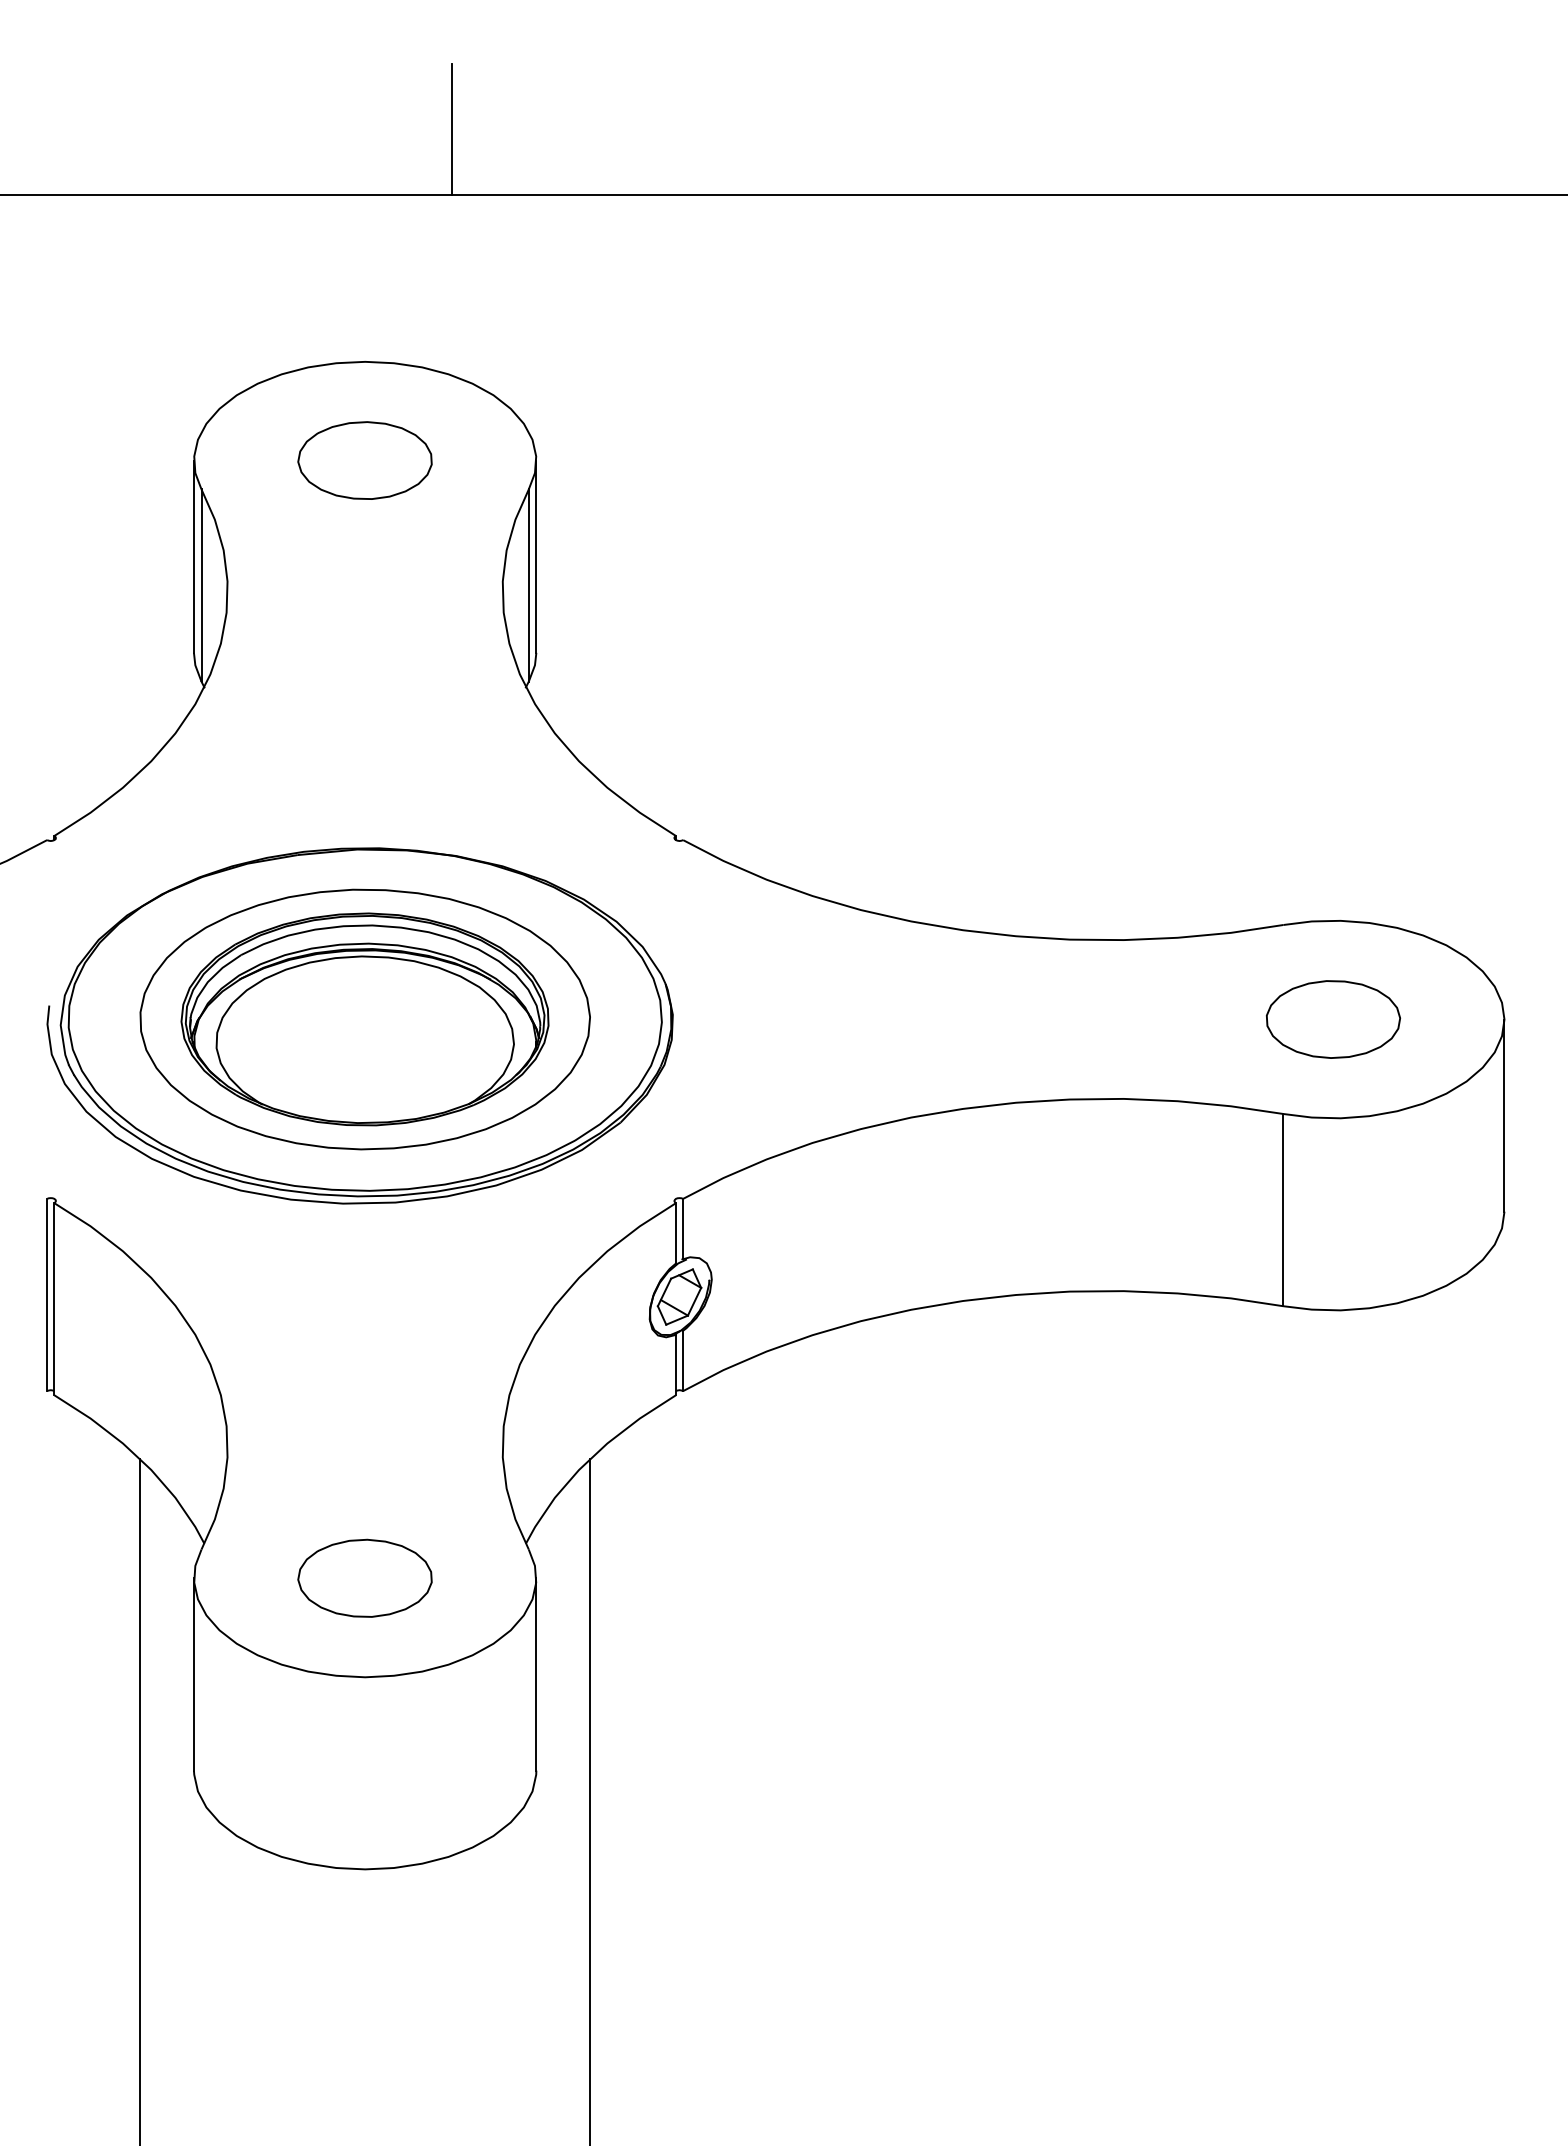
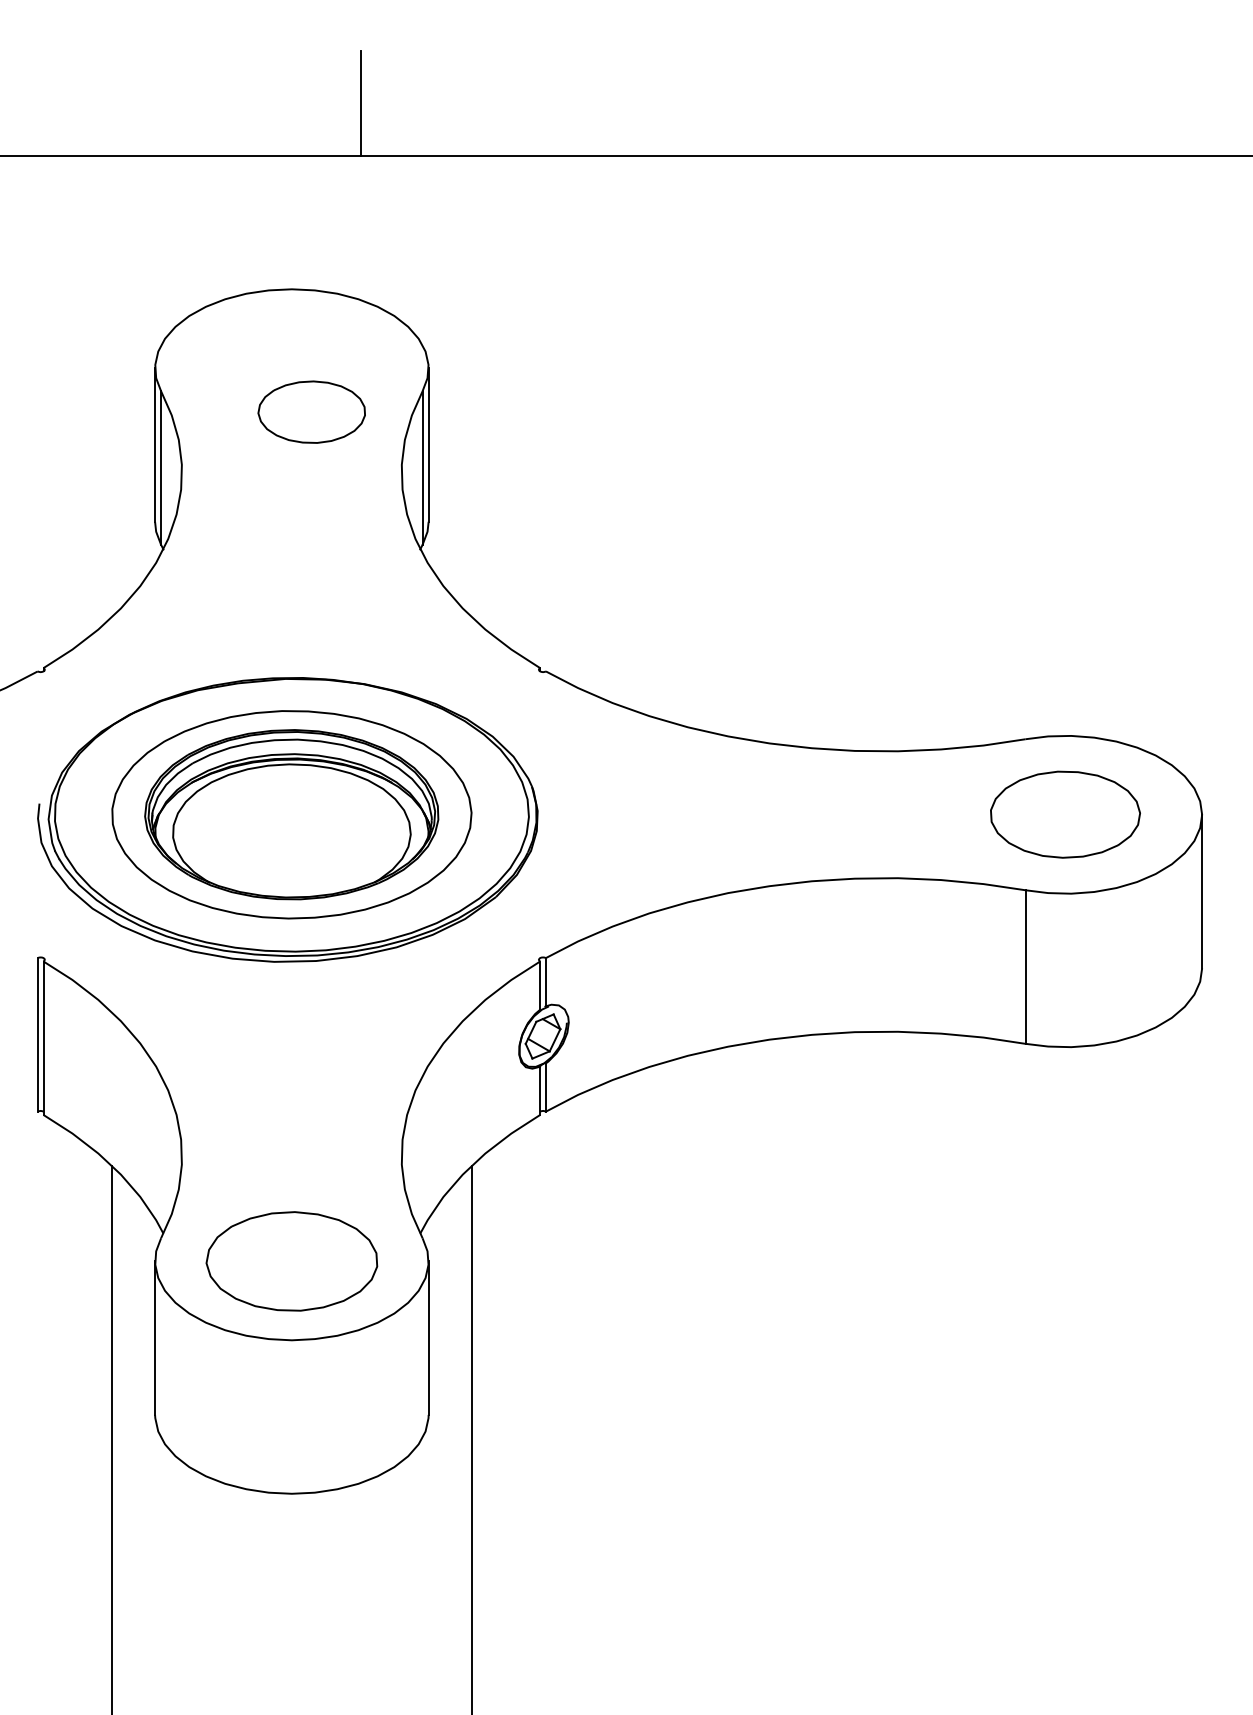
part: (364, 459) -> (311, 411), moved
part: (1333, 1019) -> (1065, 814), size x1.4
part: (364, 1577) -> (291, 1260), size x1.6

